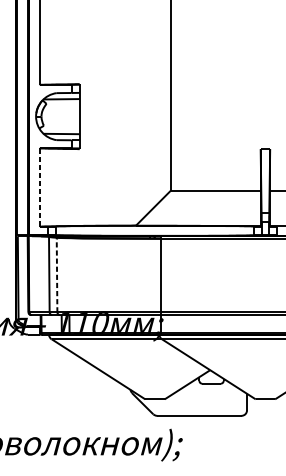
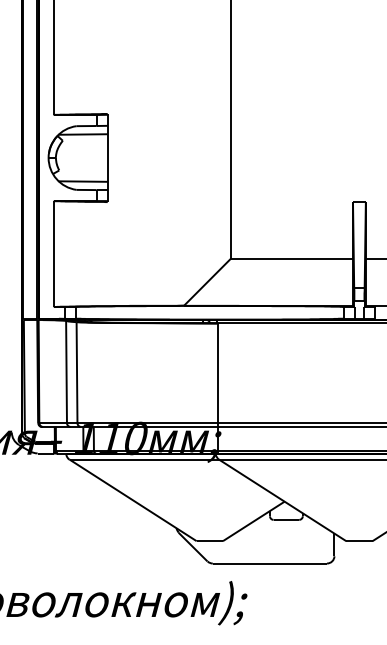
line: (39, 187) -> (53, 253), dashed -> solid
line: (57, 274) -> (77, 371), dashed -> solid

